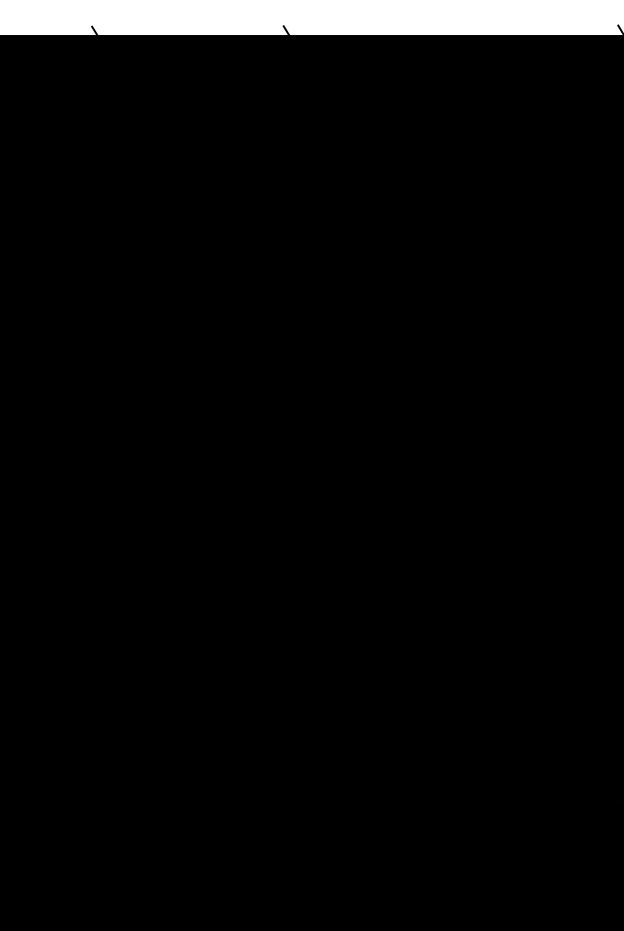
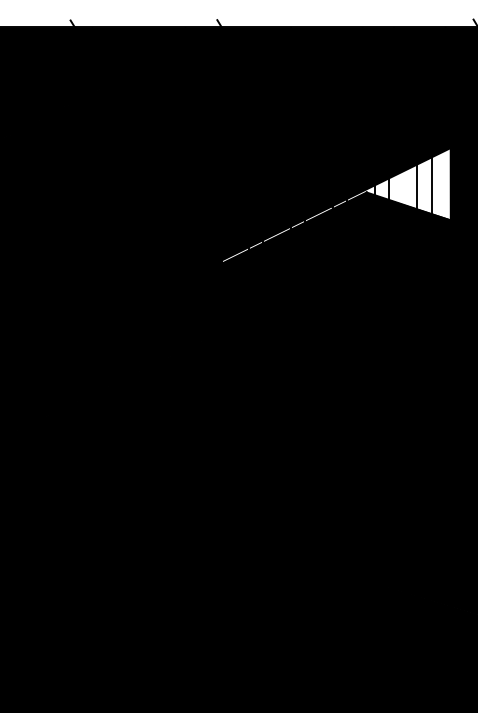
fill: (439, 268) -> (336, 205), removed

